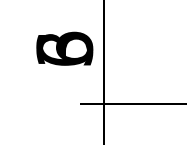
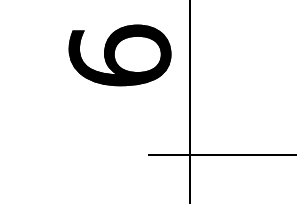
text: (64, 48) -> (119, 54), 3 -> 6

